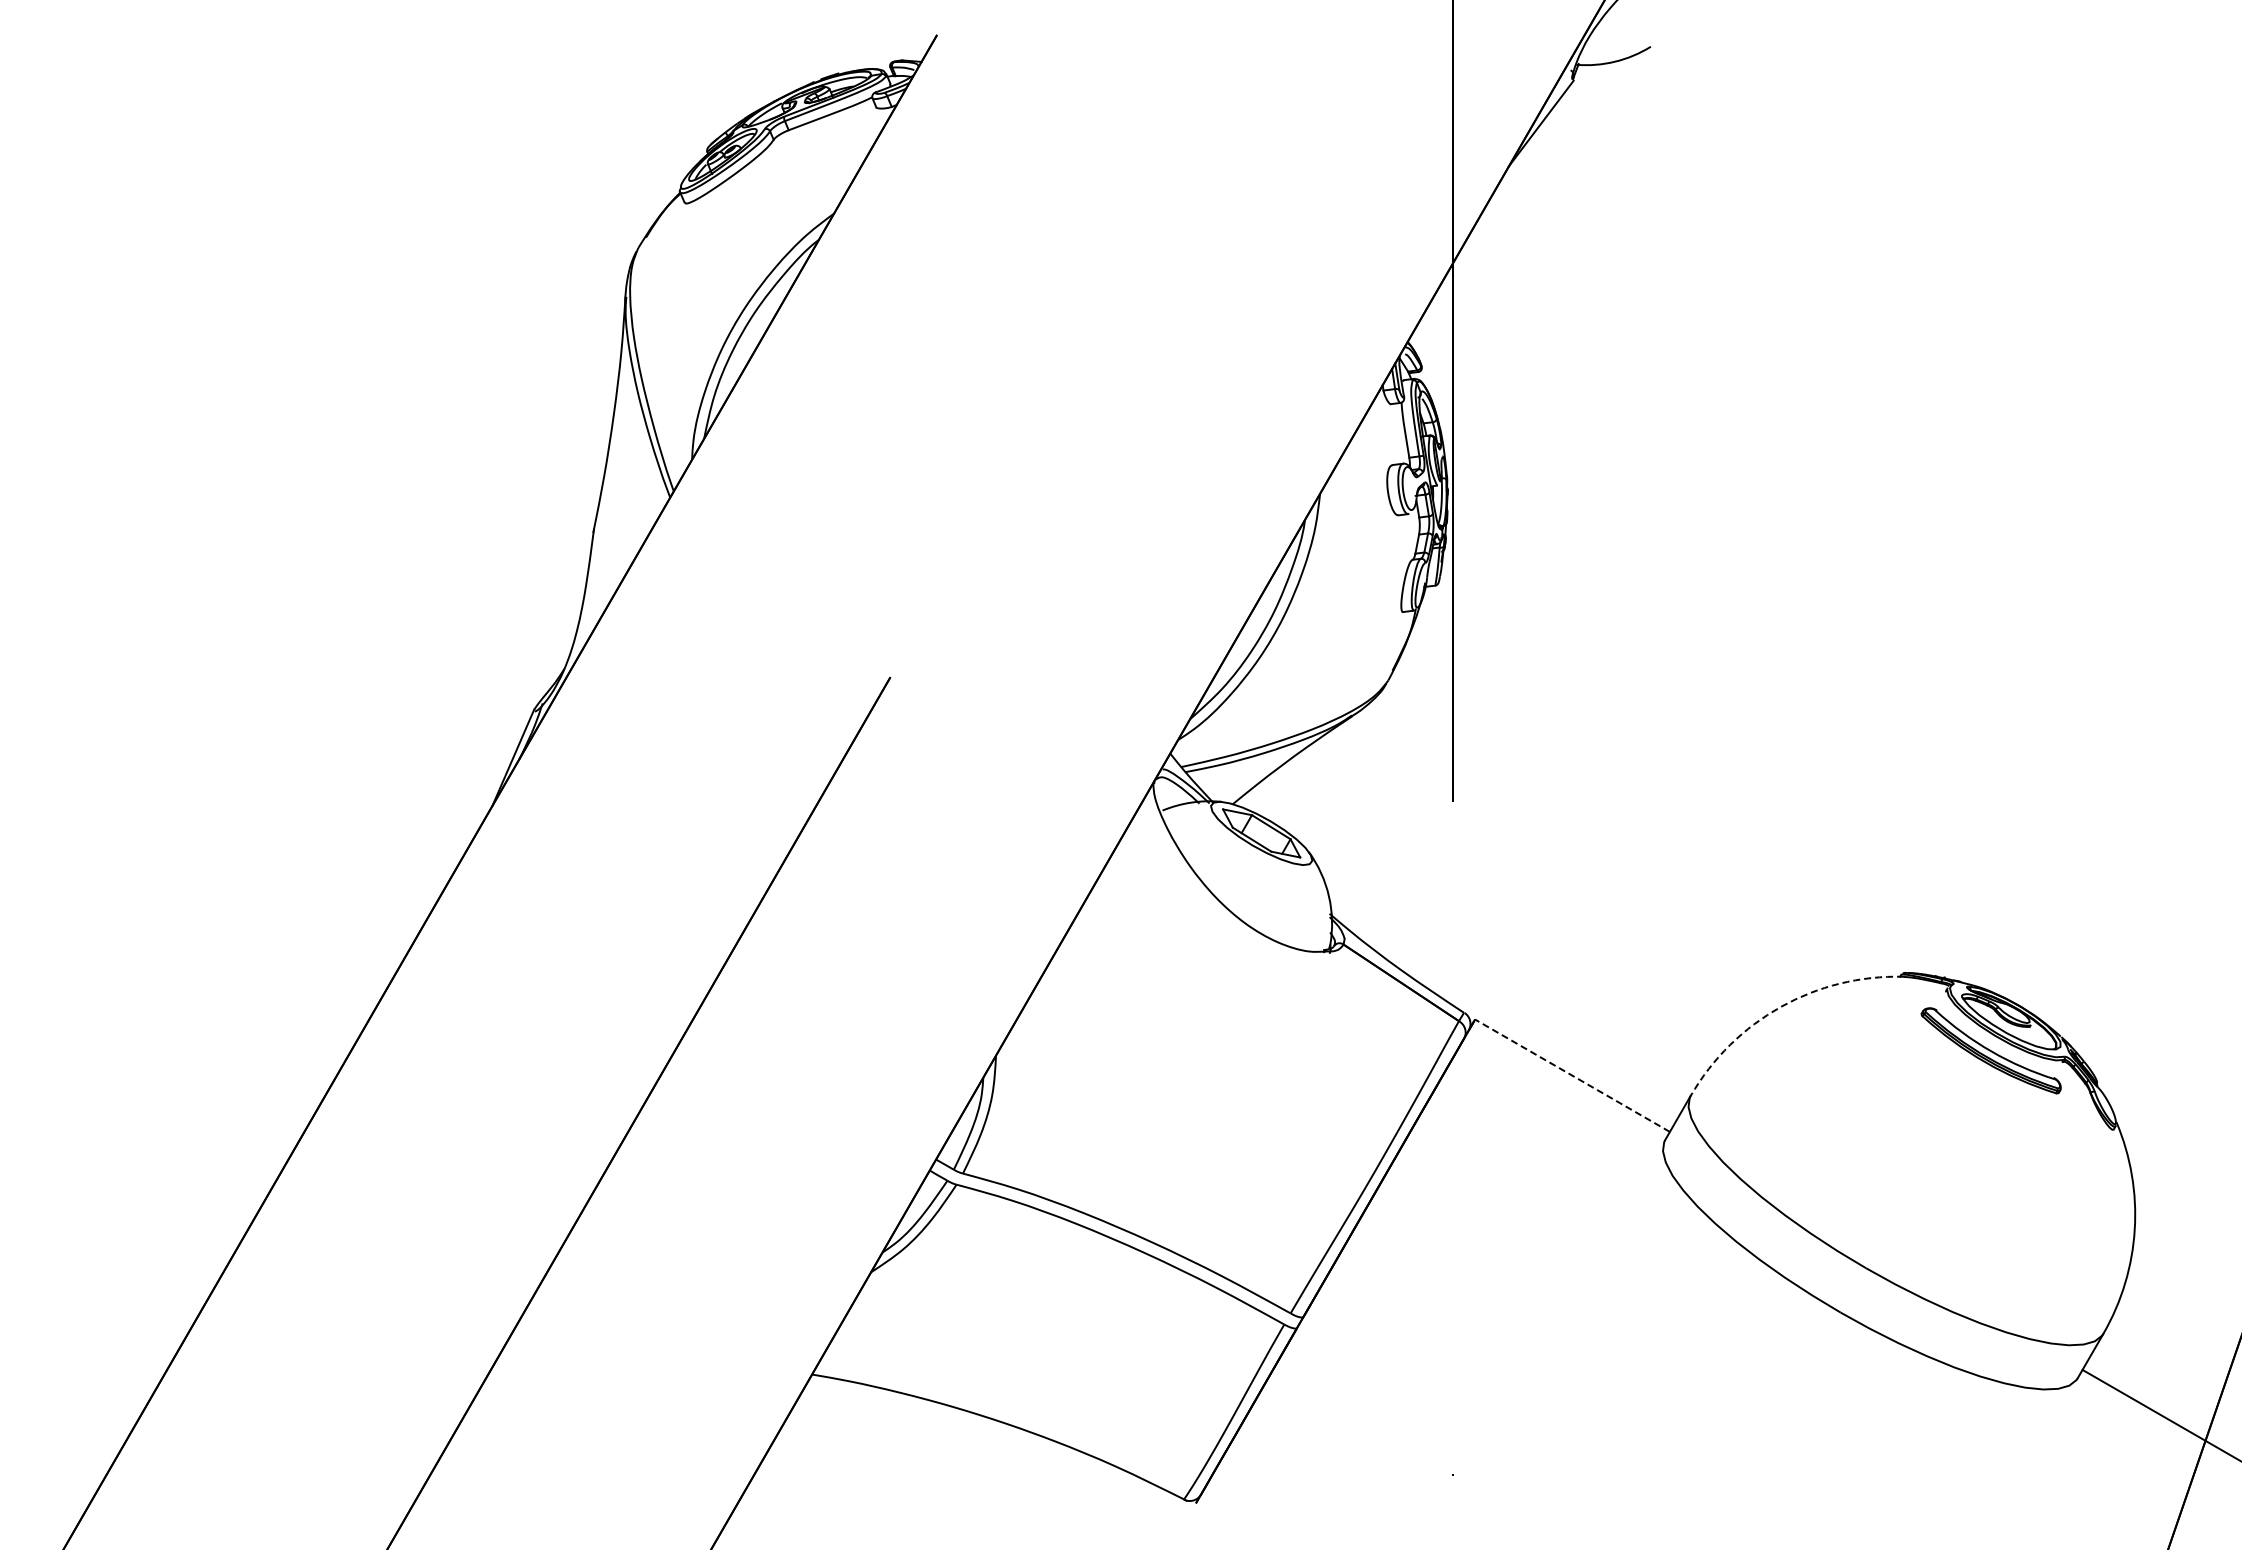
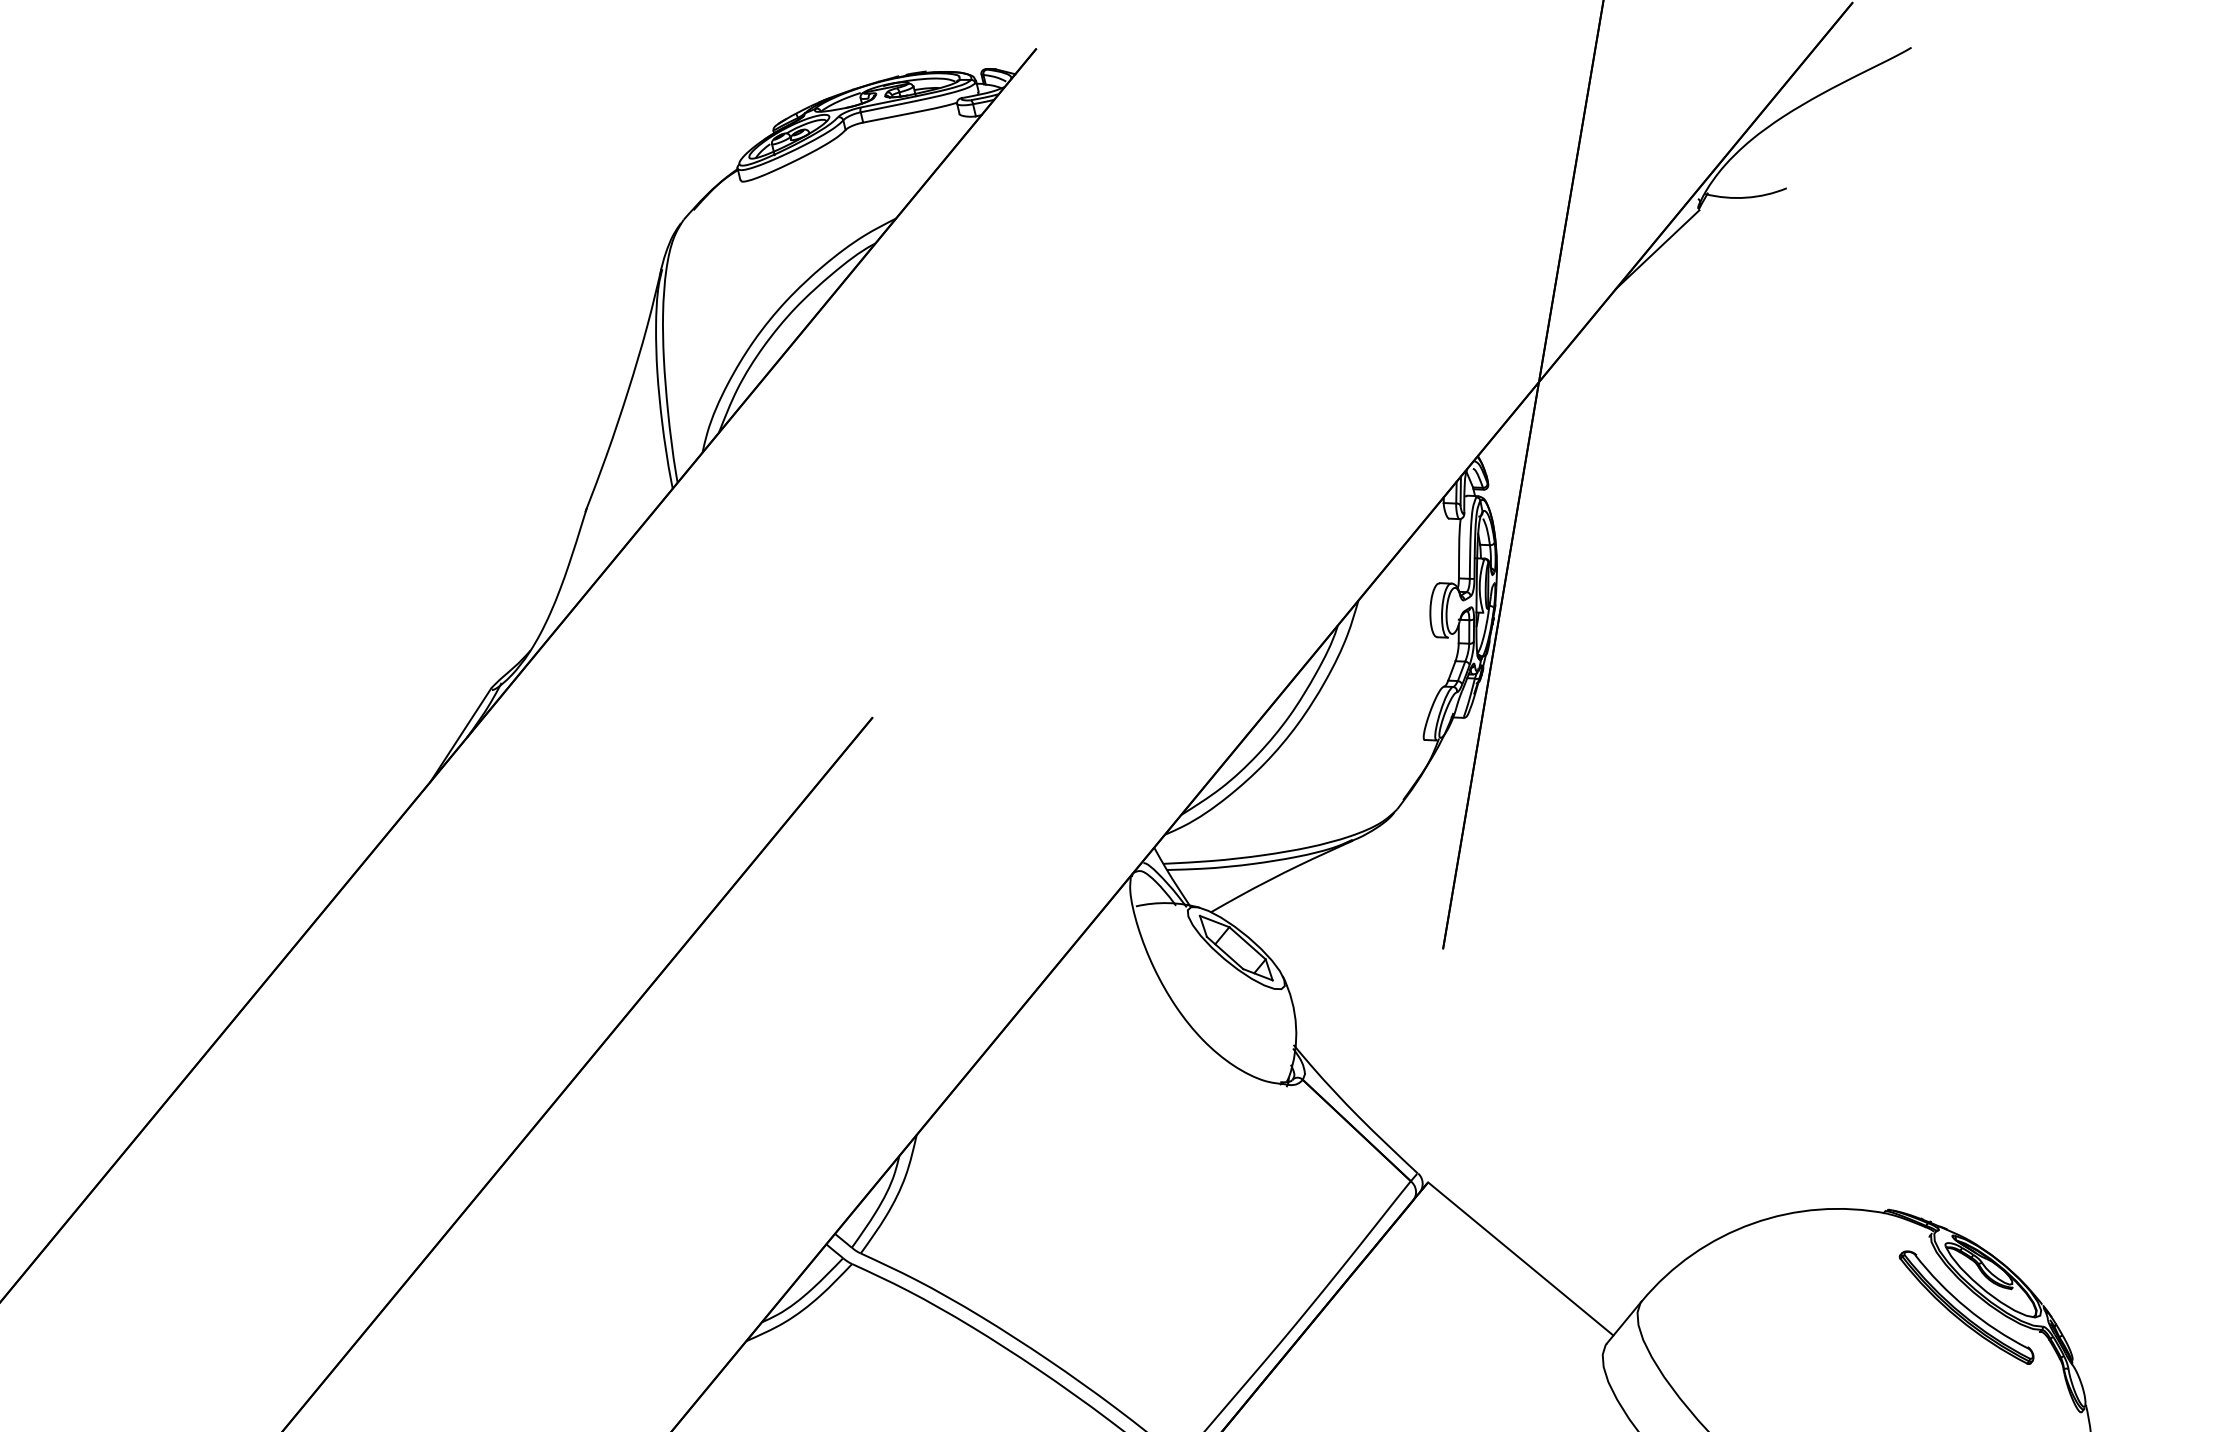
arc: (1780, 1006) -> (1752, 1223), dashed -> solid
line: (1572, 1075) -> (1520, 1258), dashed -> solid

